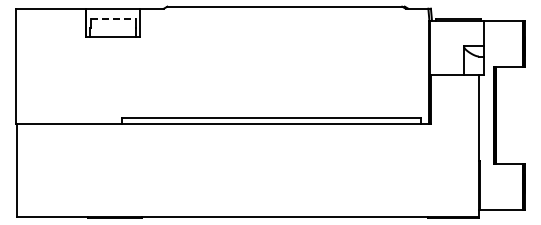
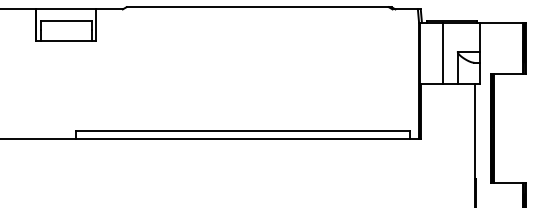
line: (113, 19) -> (66, 21), dashed -> solid
line: (450, 47) -> (442, 52), added

